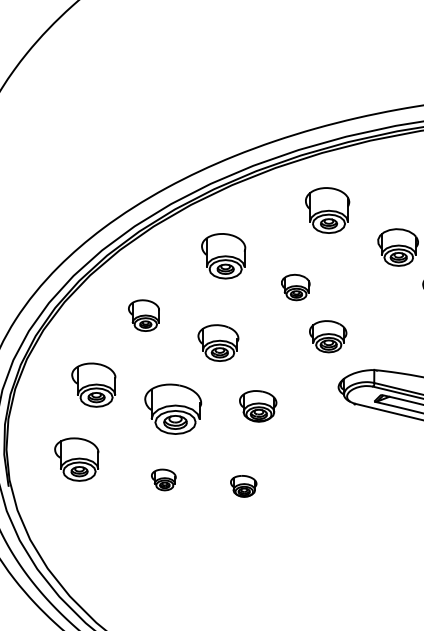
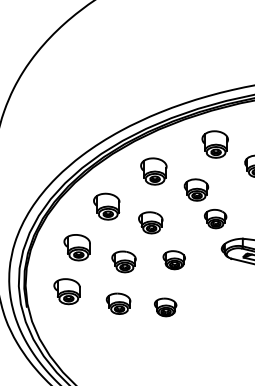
part: (295, 286) -> (196, 189), size x1.43
part: (143, 315) -> (106, 206), size x1.43
part: (172, 408) -> (123, 261), size x0.71
part: (163, 479) -> (118, 303), size x1.67
part: (243, 486) -> (165, 307), size x1.43

